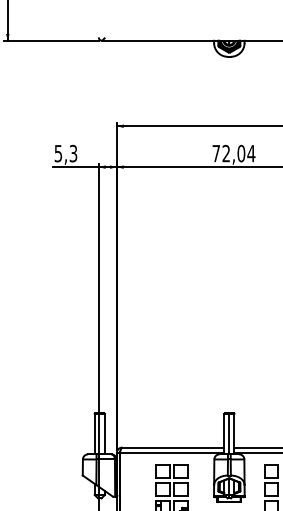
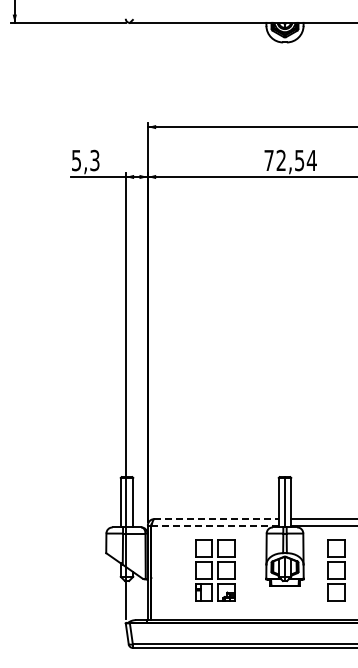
text: (241, 153) -> (299, 160), 72,04 -> 72,54
line: (174, 447) -> (217, 519), solid -> dashed
line: (172, 452) -> (215, 525), solid -> dashed

